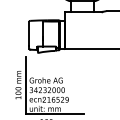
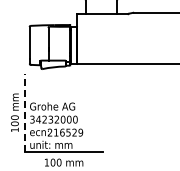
line: (25, 84) -> (24, 112), solid -> dashed

